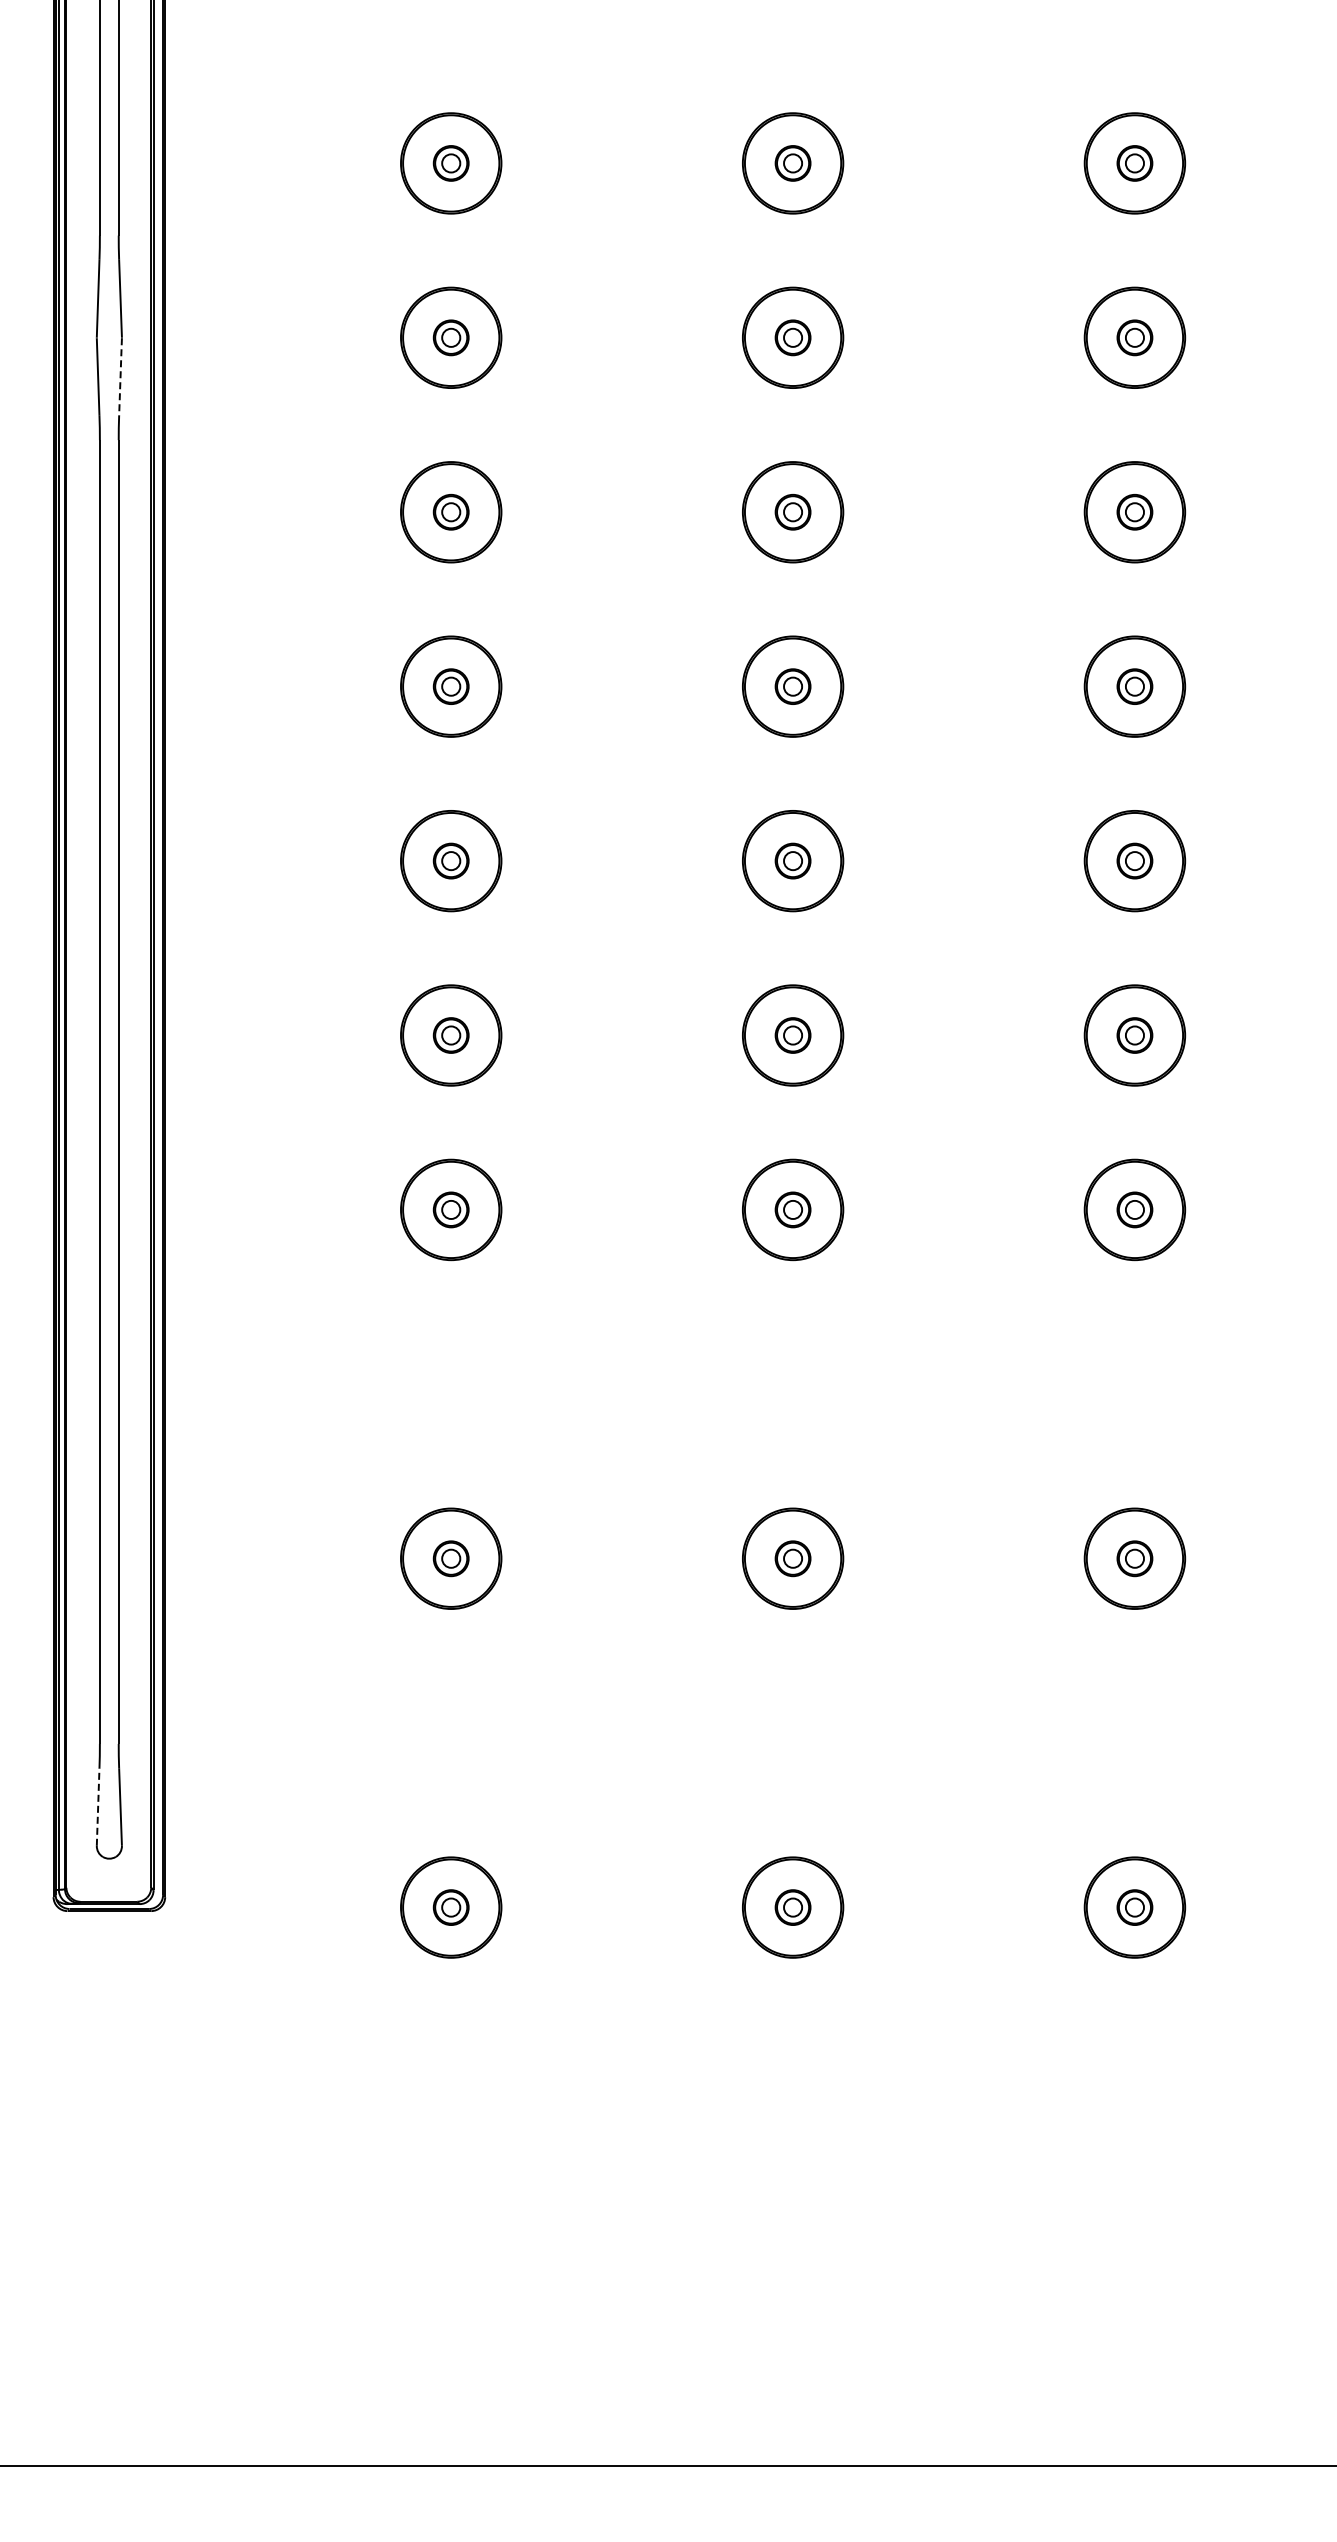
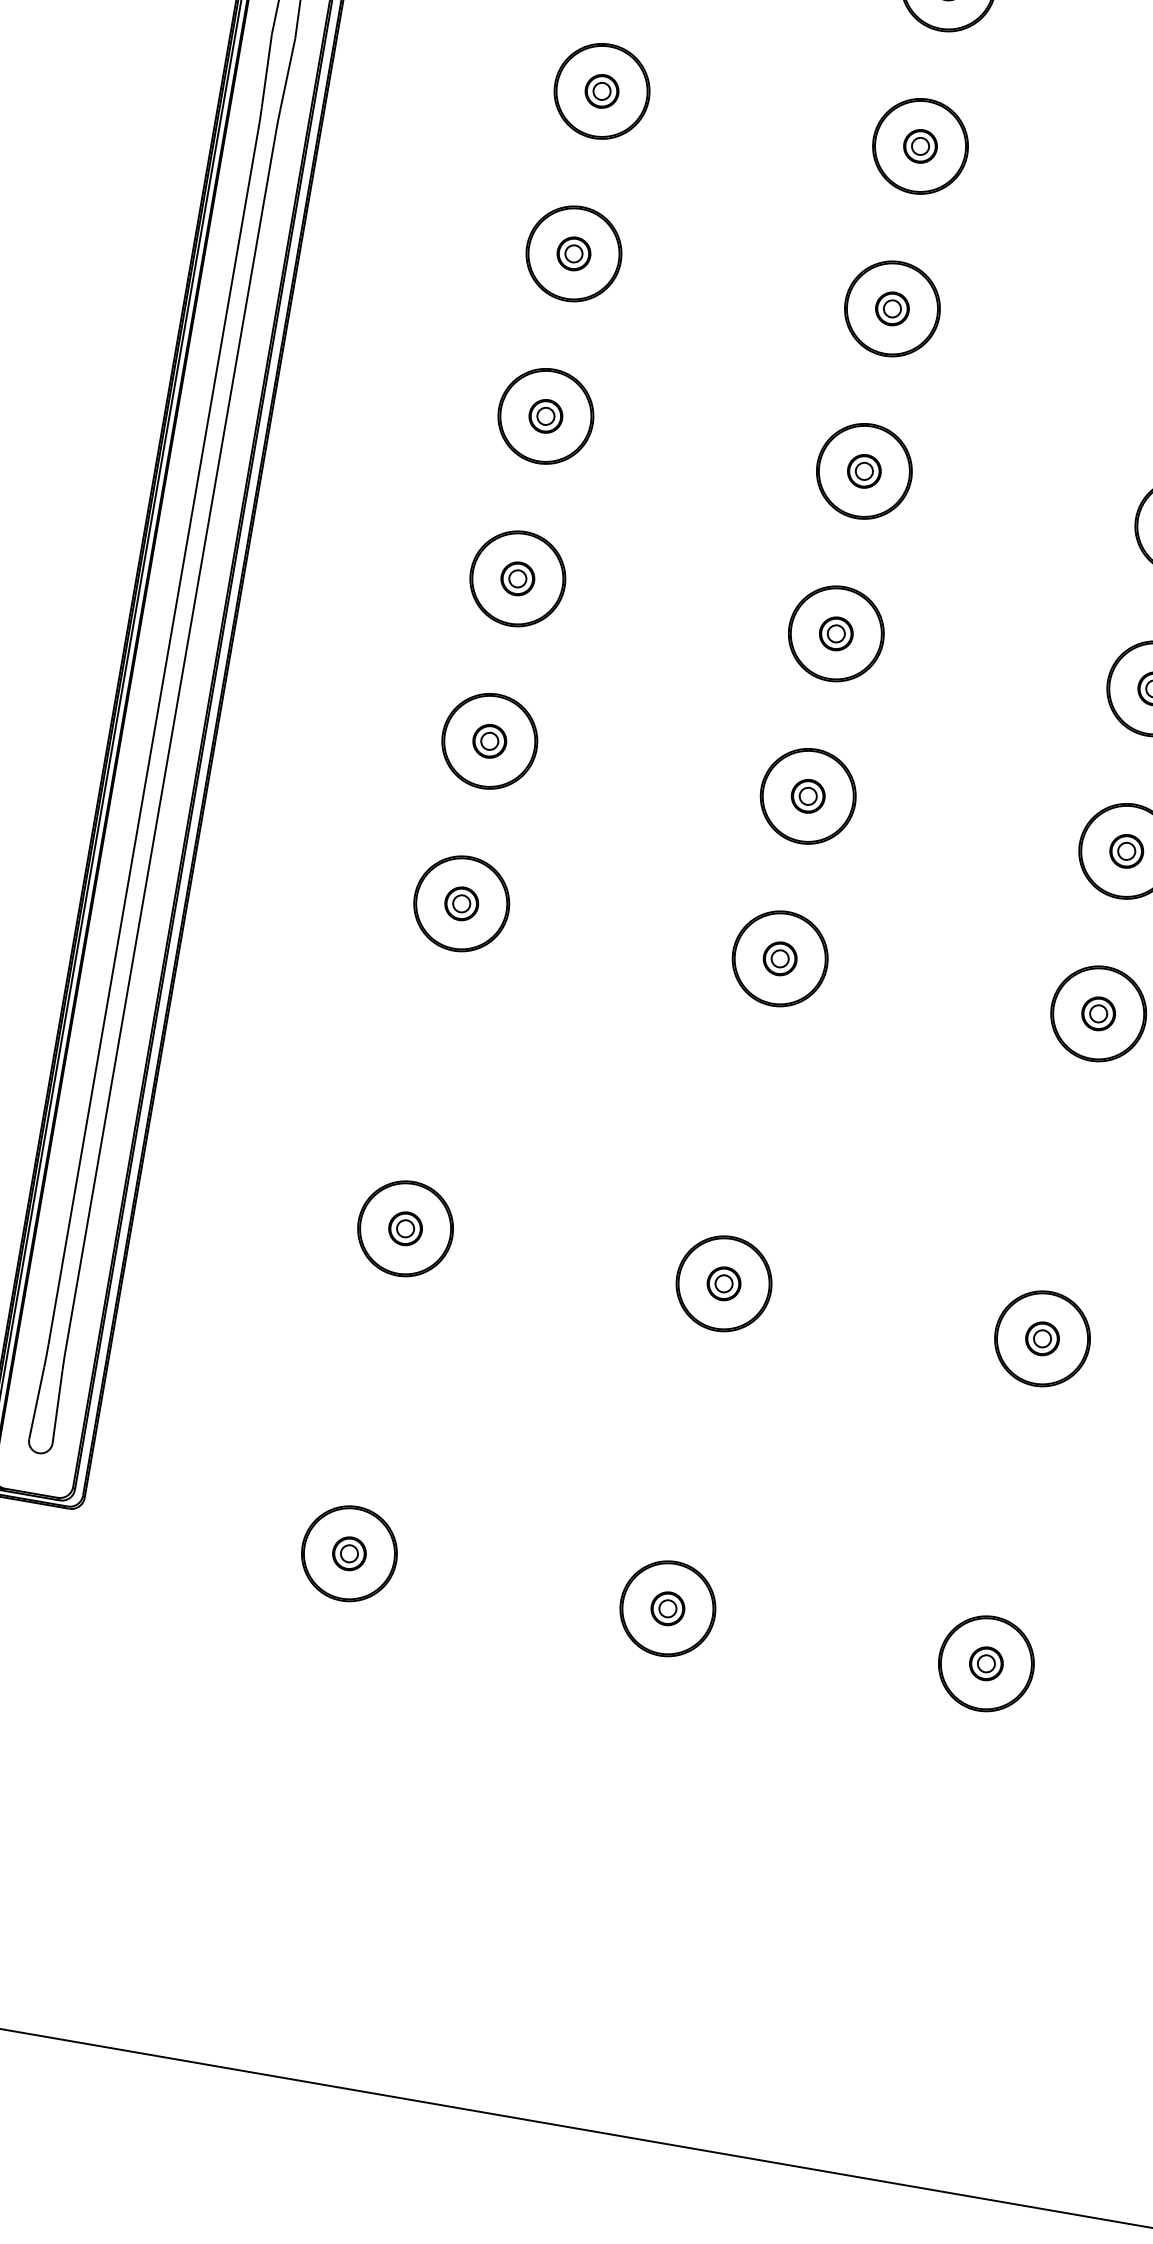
line: (120, 377) -> (287, 75), dashed -> solid
line: (98, 1807) -> (36, 1403), dashed -> solid

